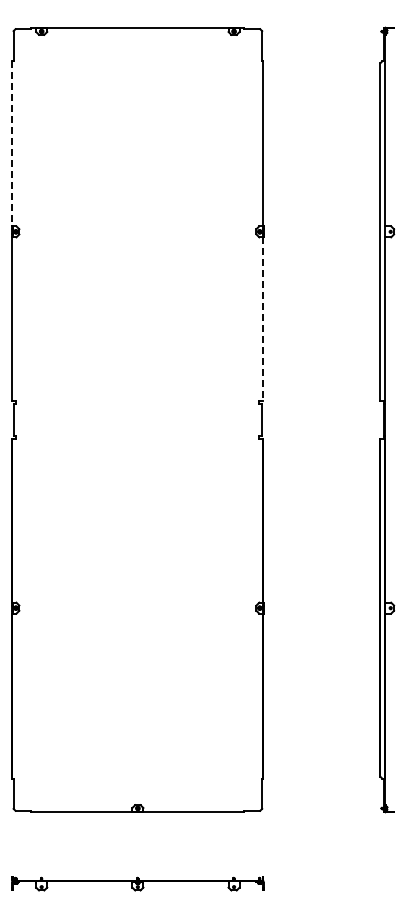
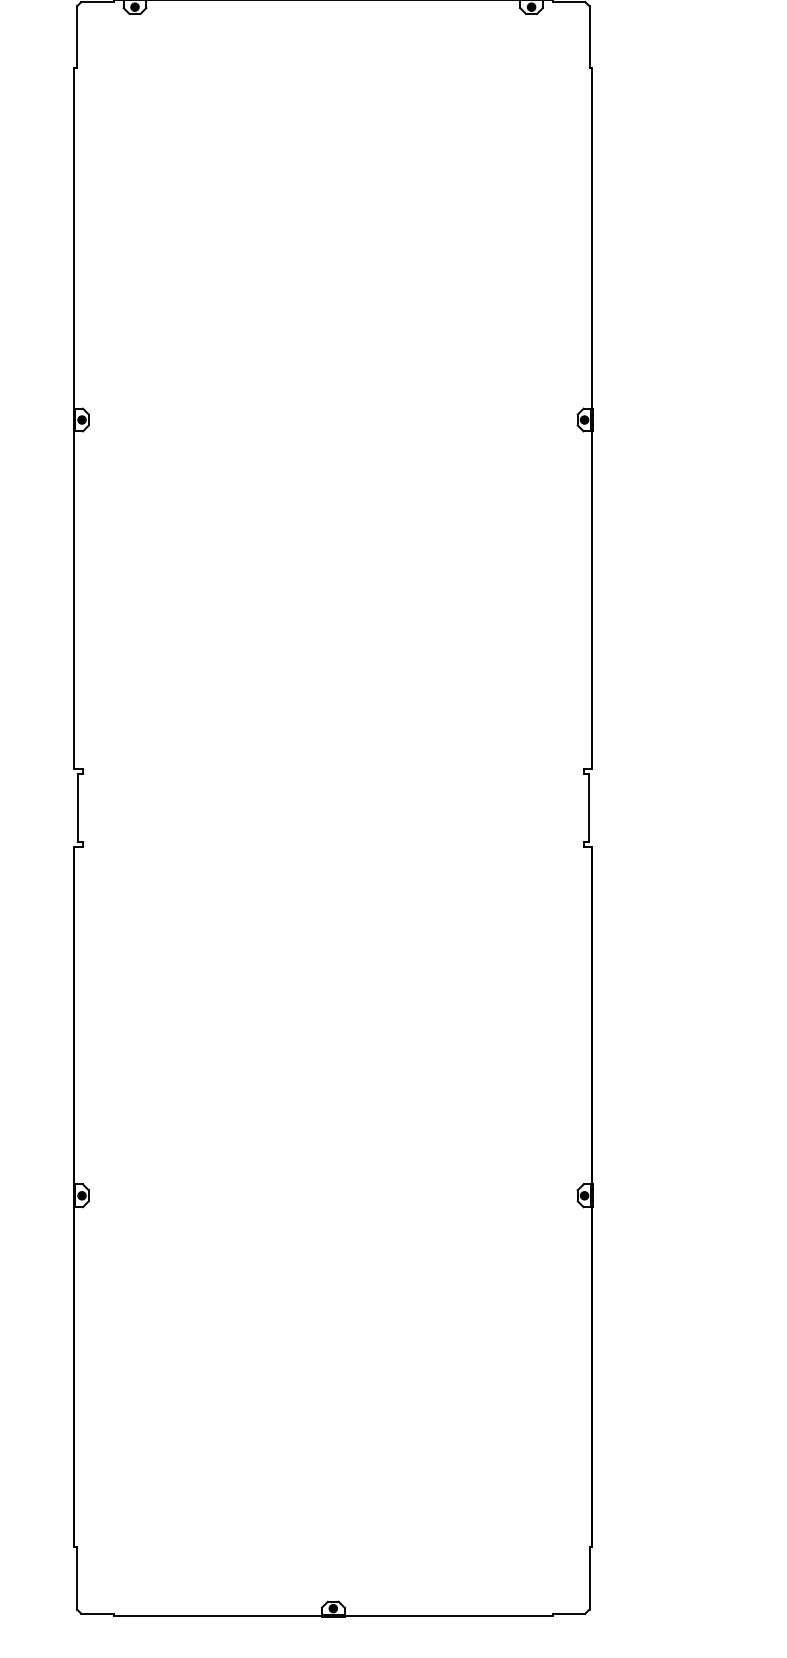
line: (12, 143) -> (74, 237), dashed -> solid
line: (263, 319) -> (592, 600), dashed -> solid

